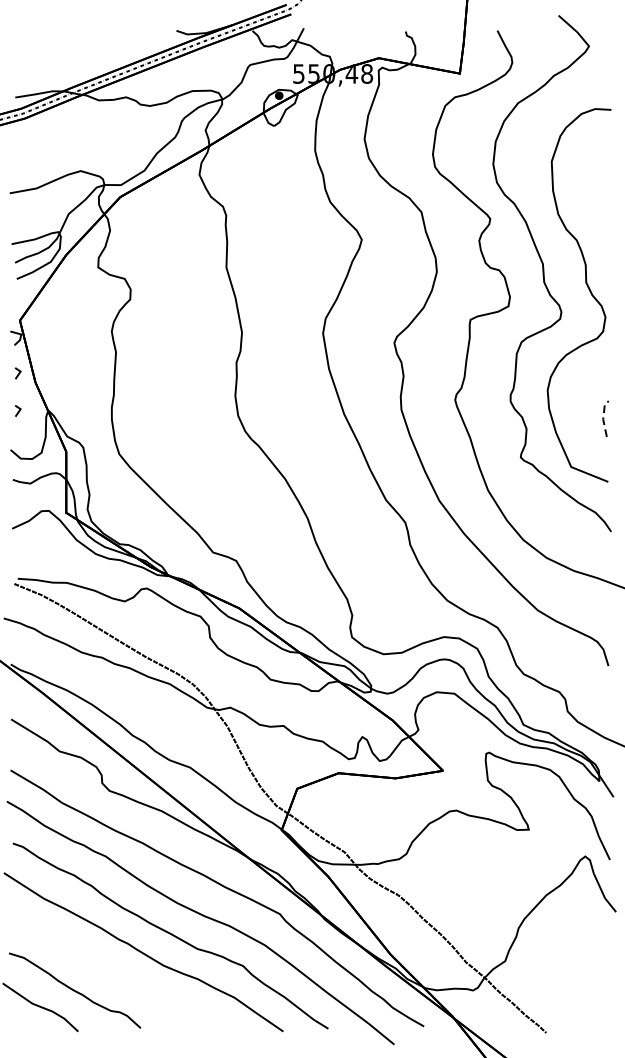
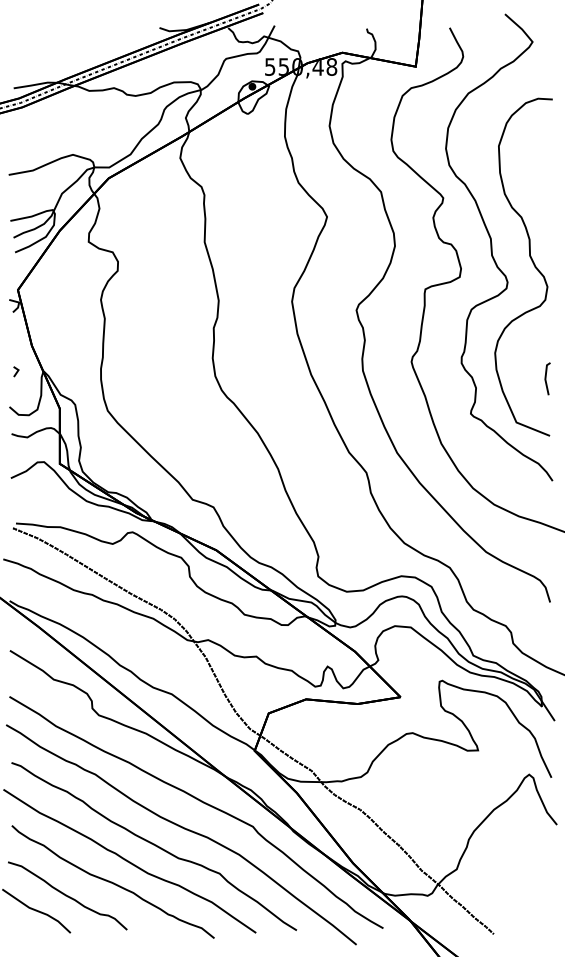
line: (18, 373) -> (16, 337), removed
line: (603, 417) -> (545, 377), dashed -> solid
curve: (124, 974) -> (112, 881), added

